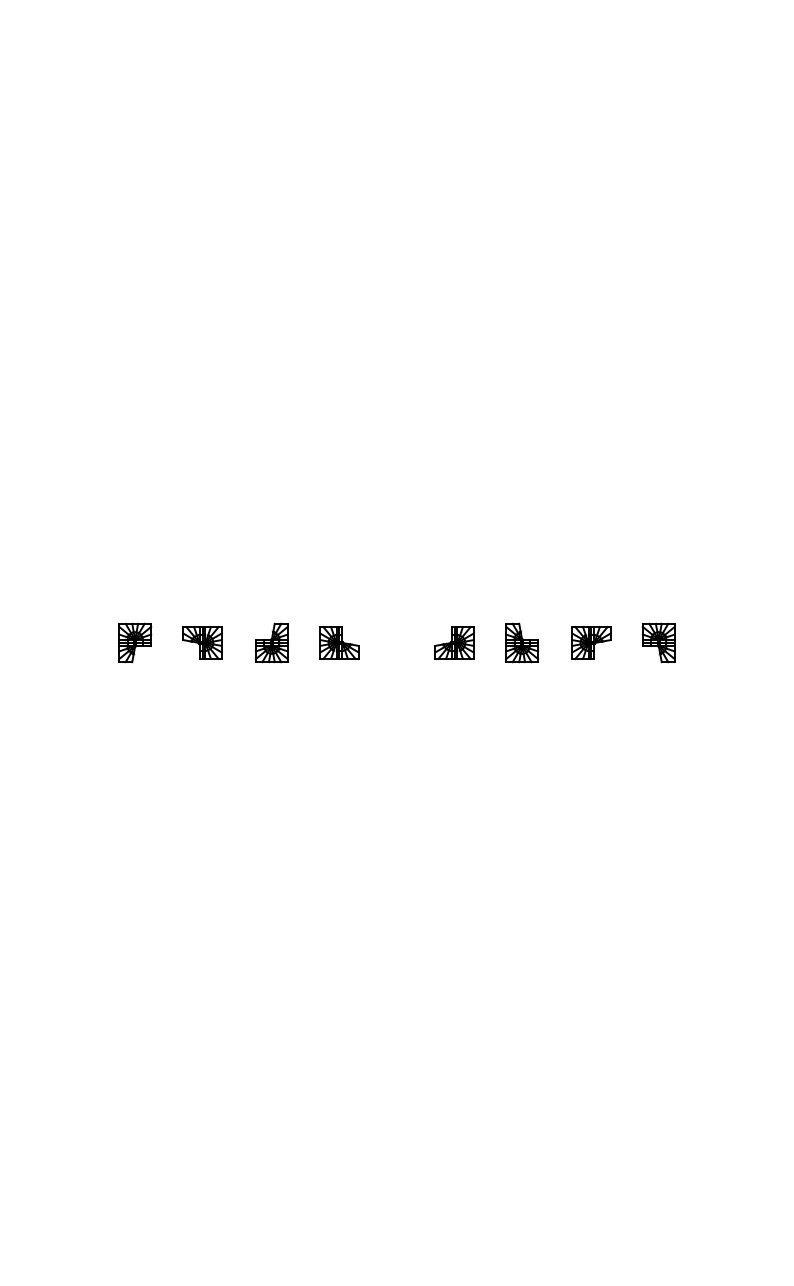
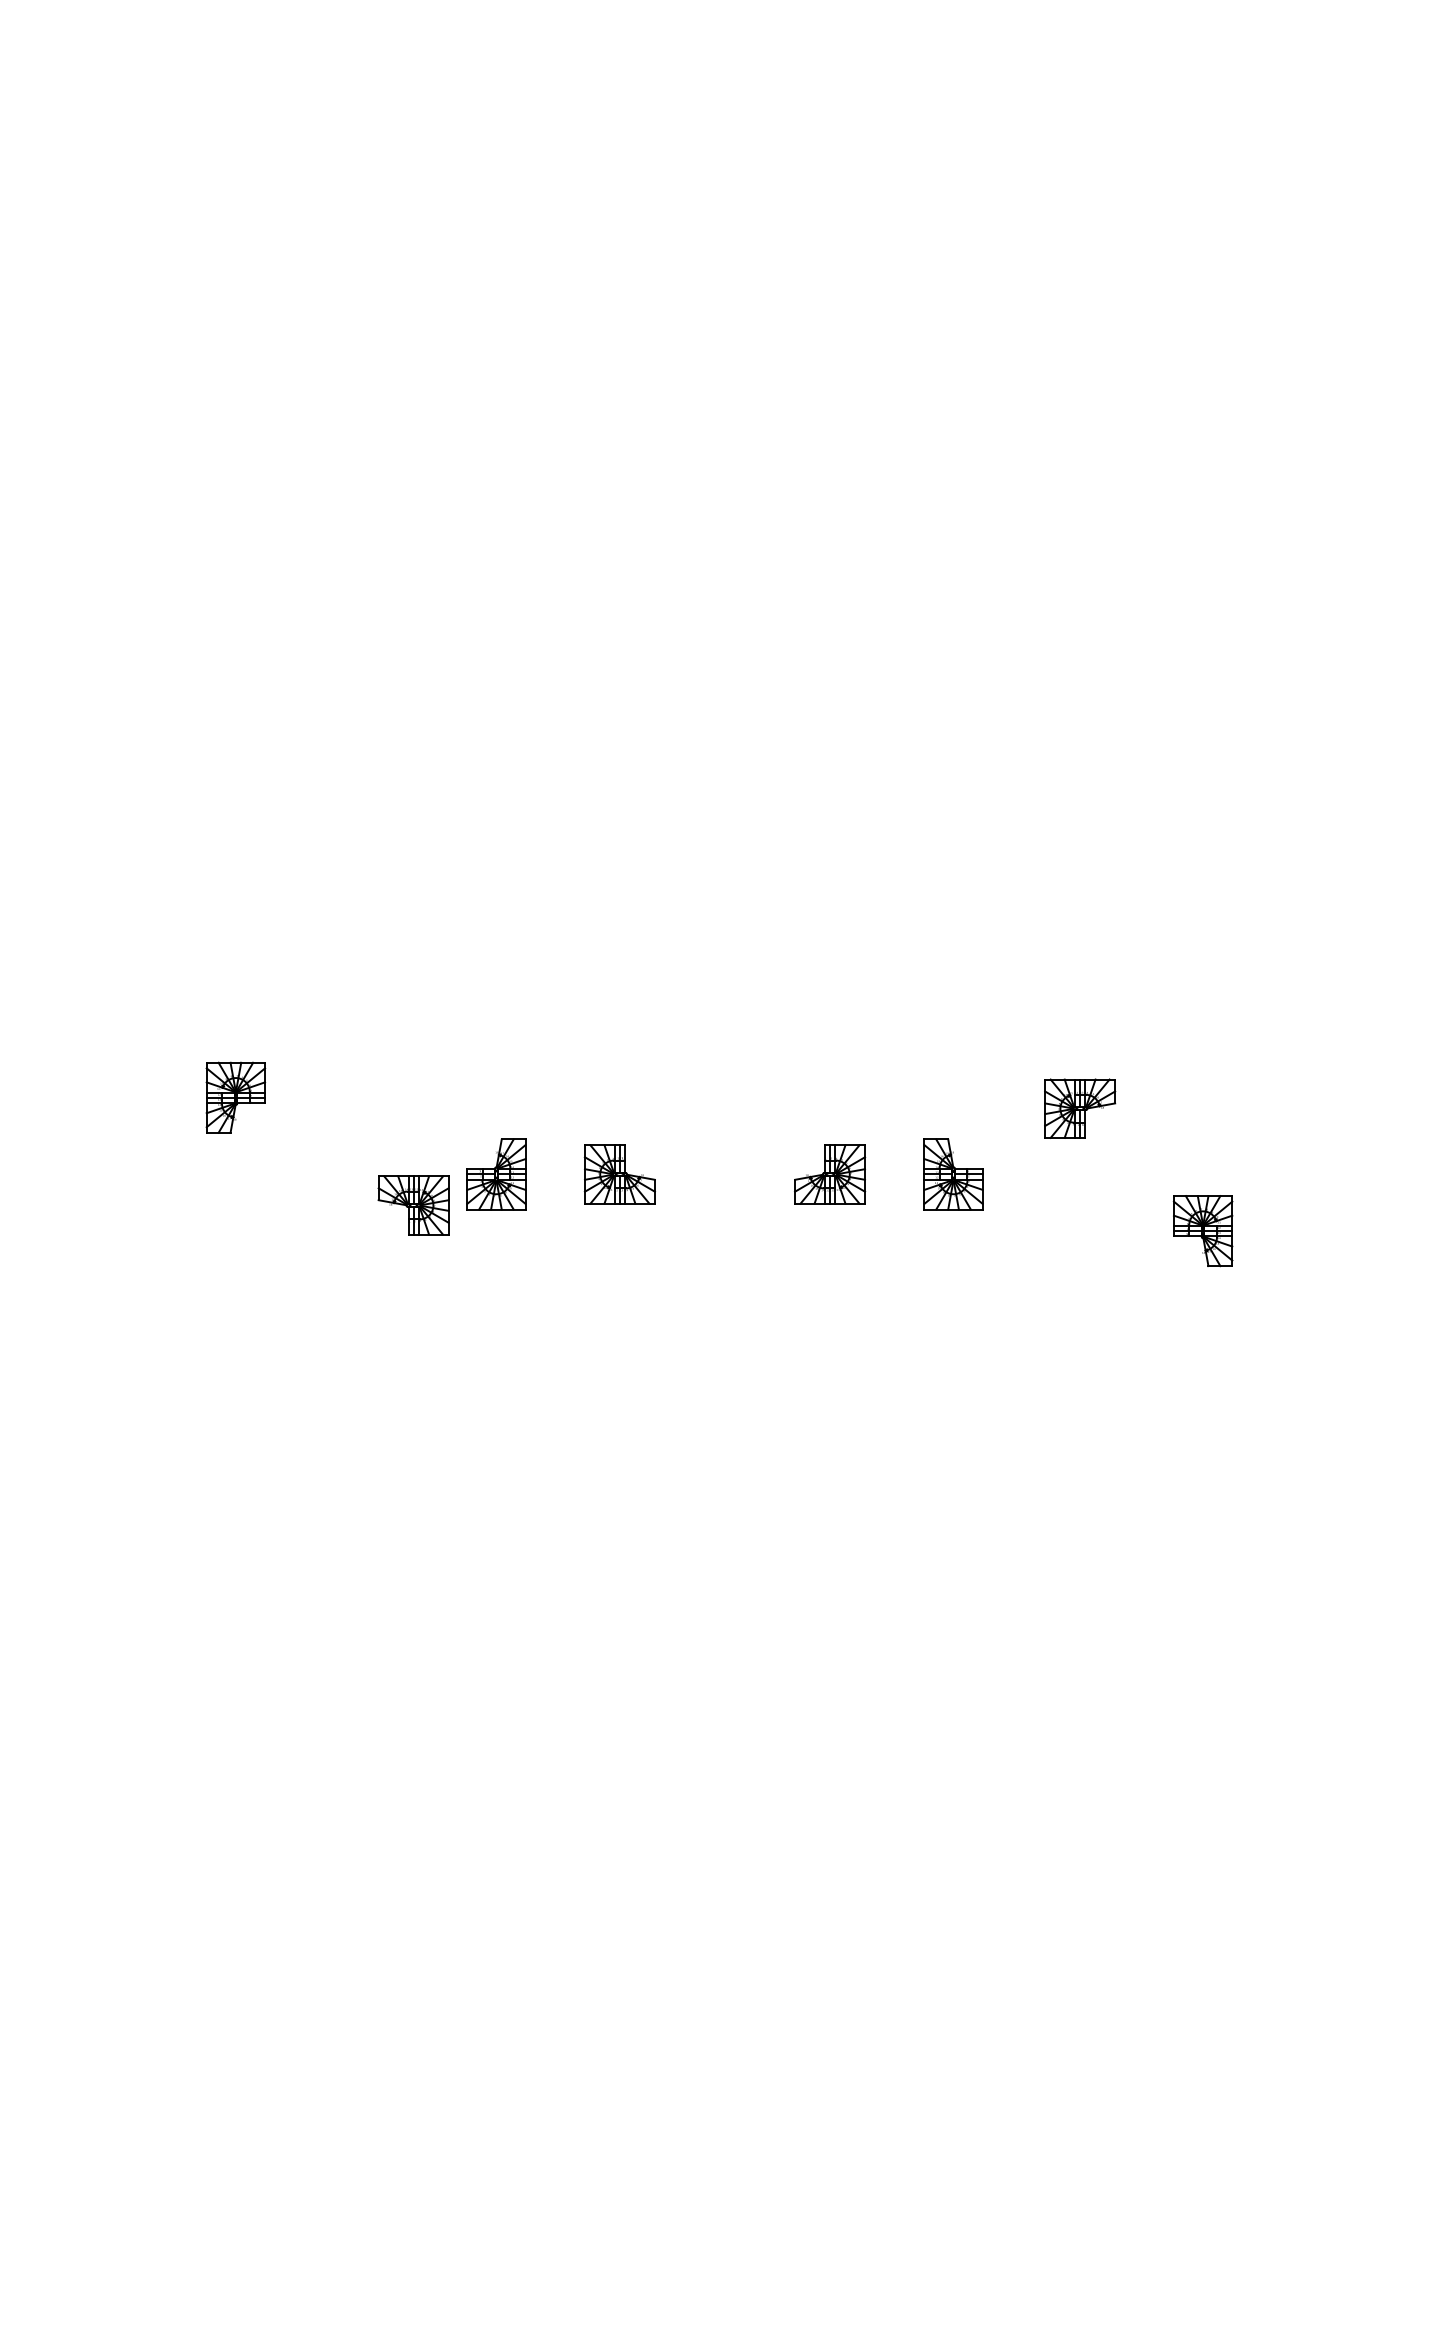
part: (135, 642) -> (236, 1096), moved
part: (202, 642) -> (413, 1204), moved
part: (591, 642) -> (1080, 1107), moved
part: (658, 642) -> (1202, 1230), moved

